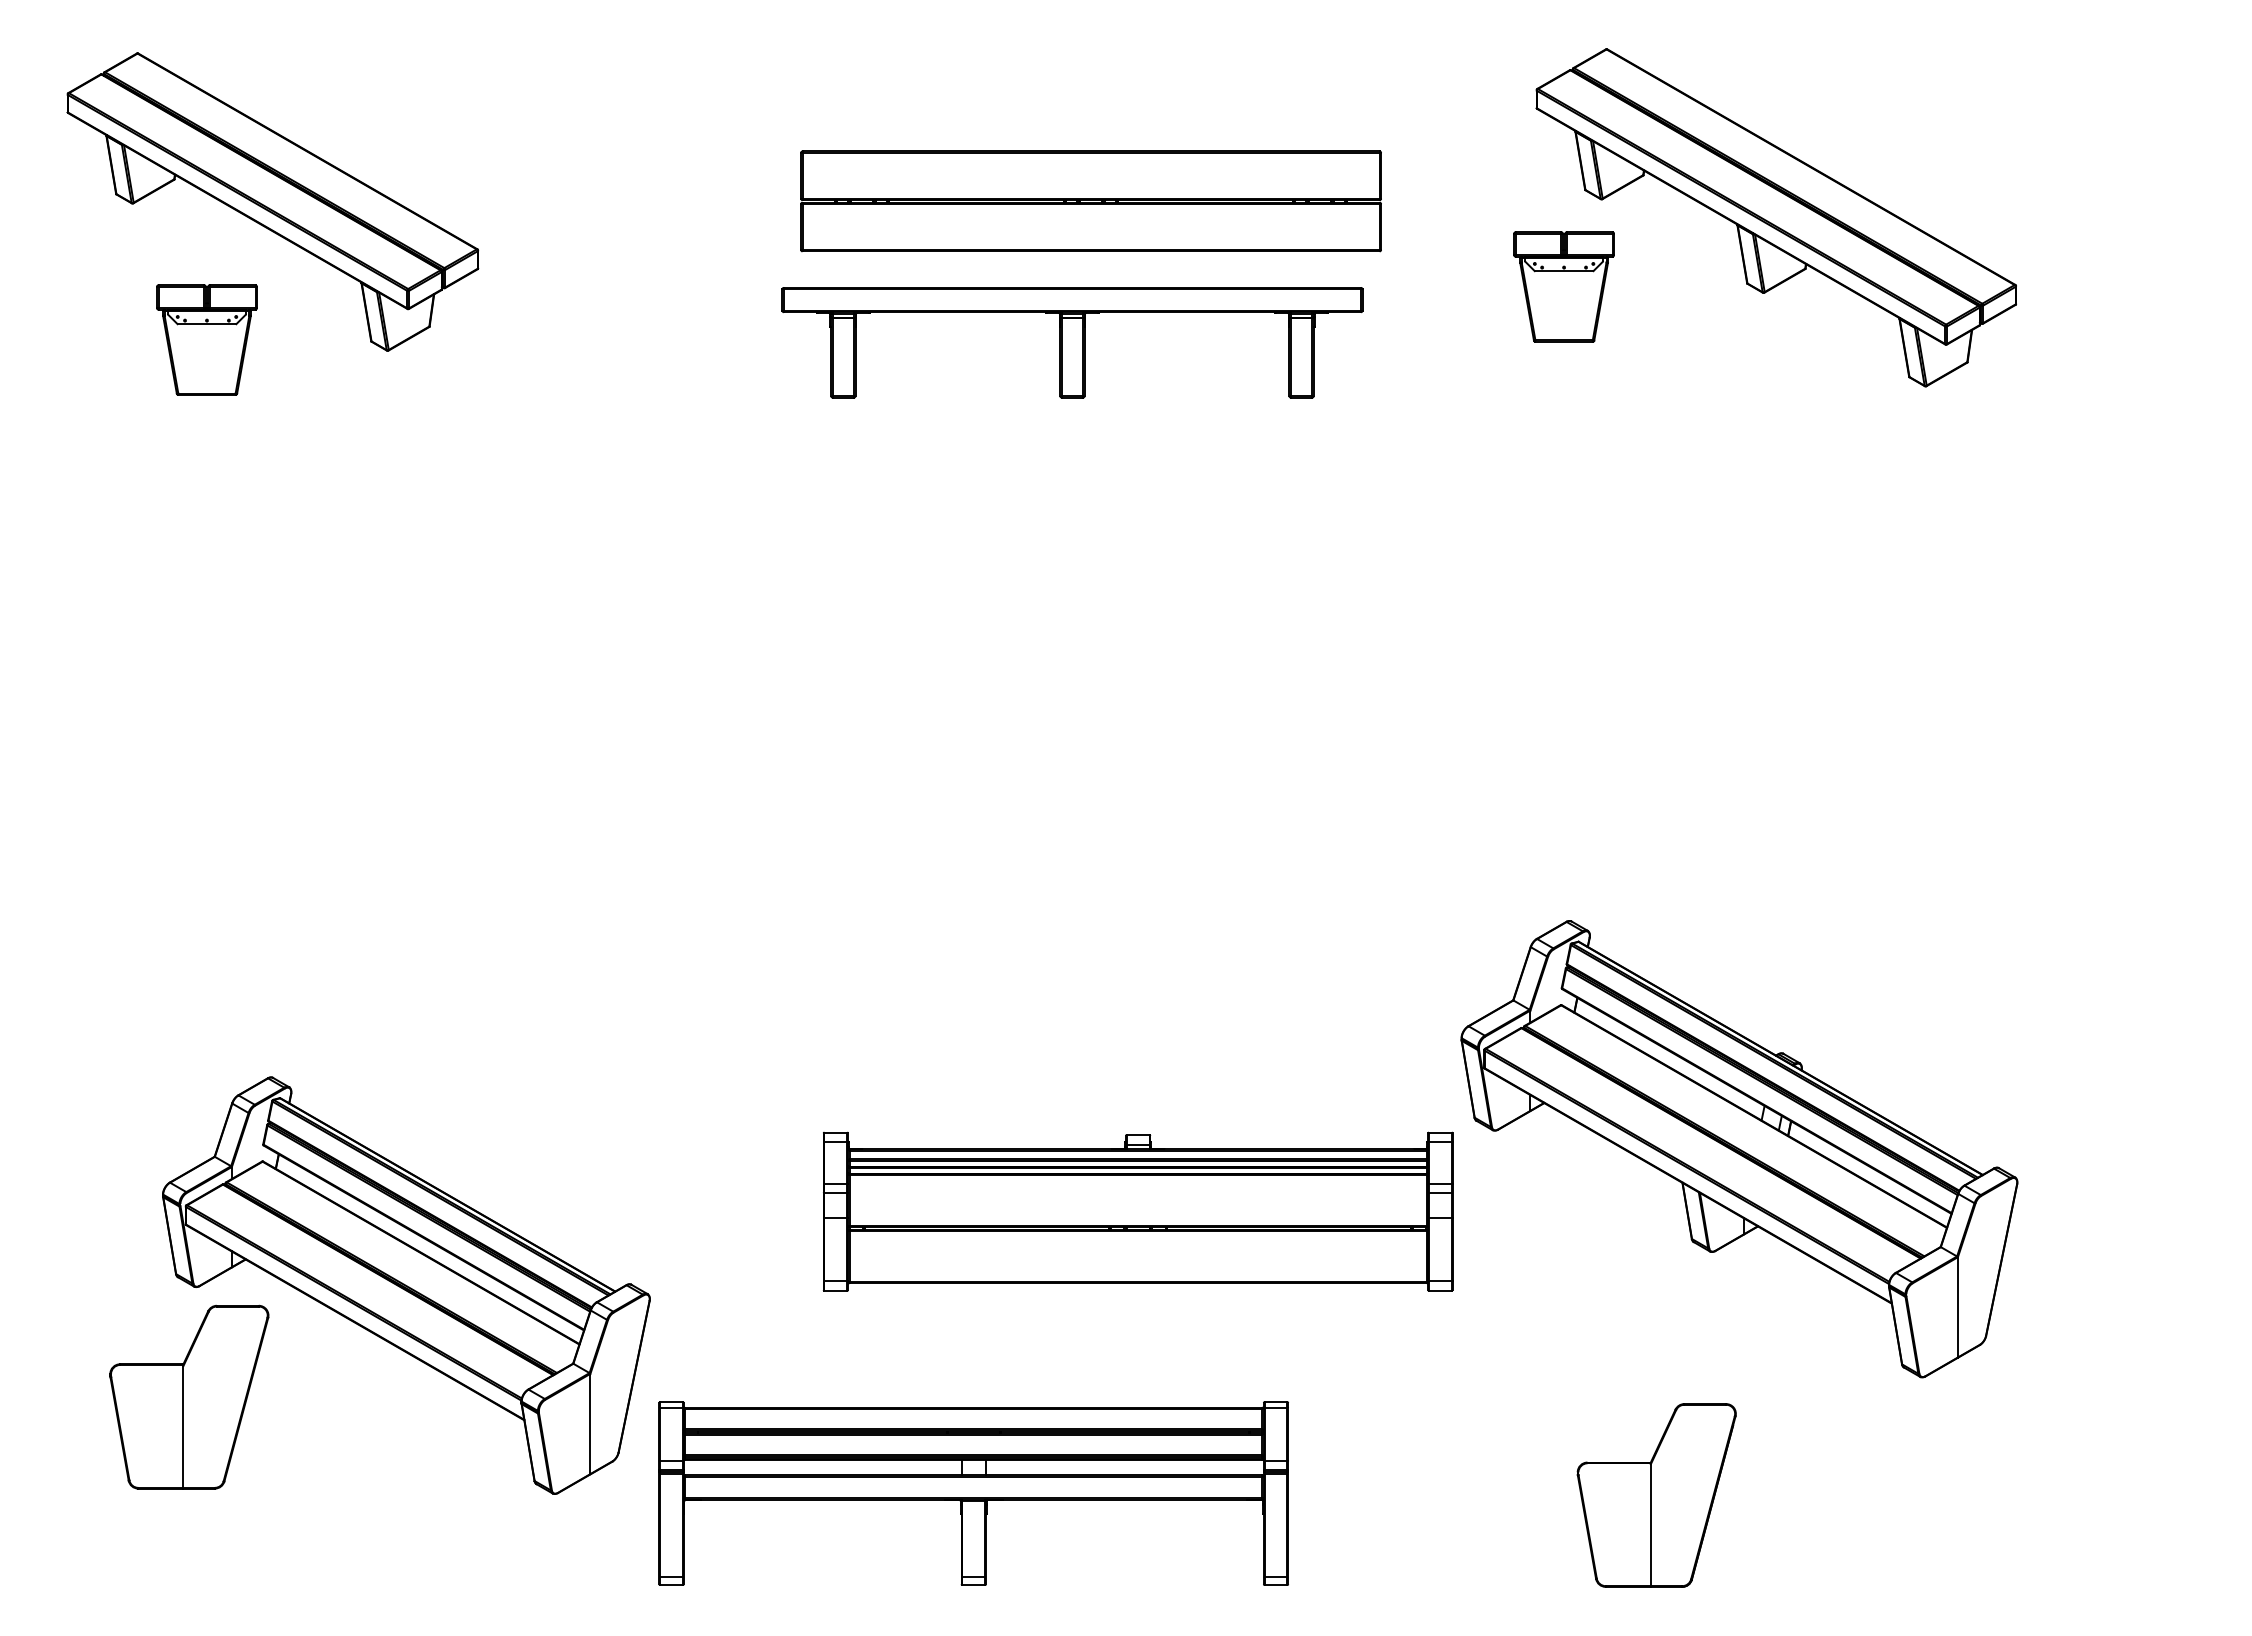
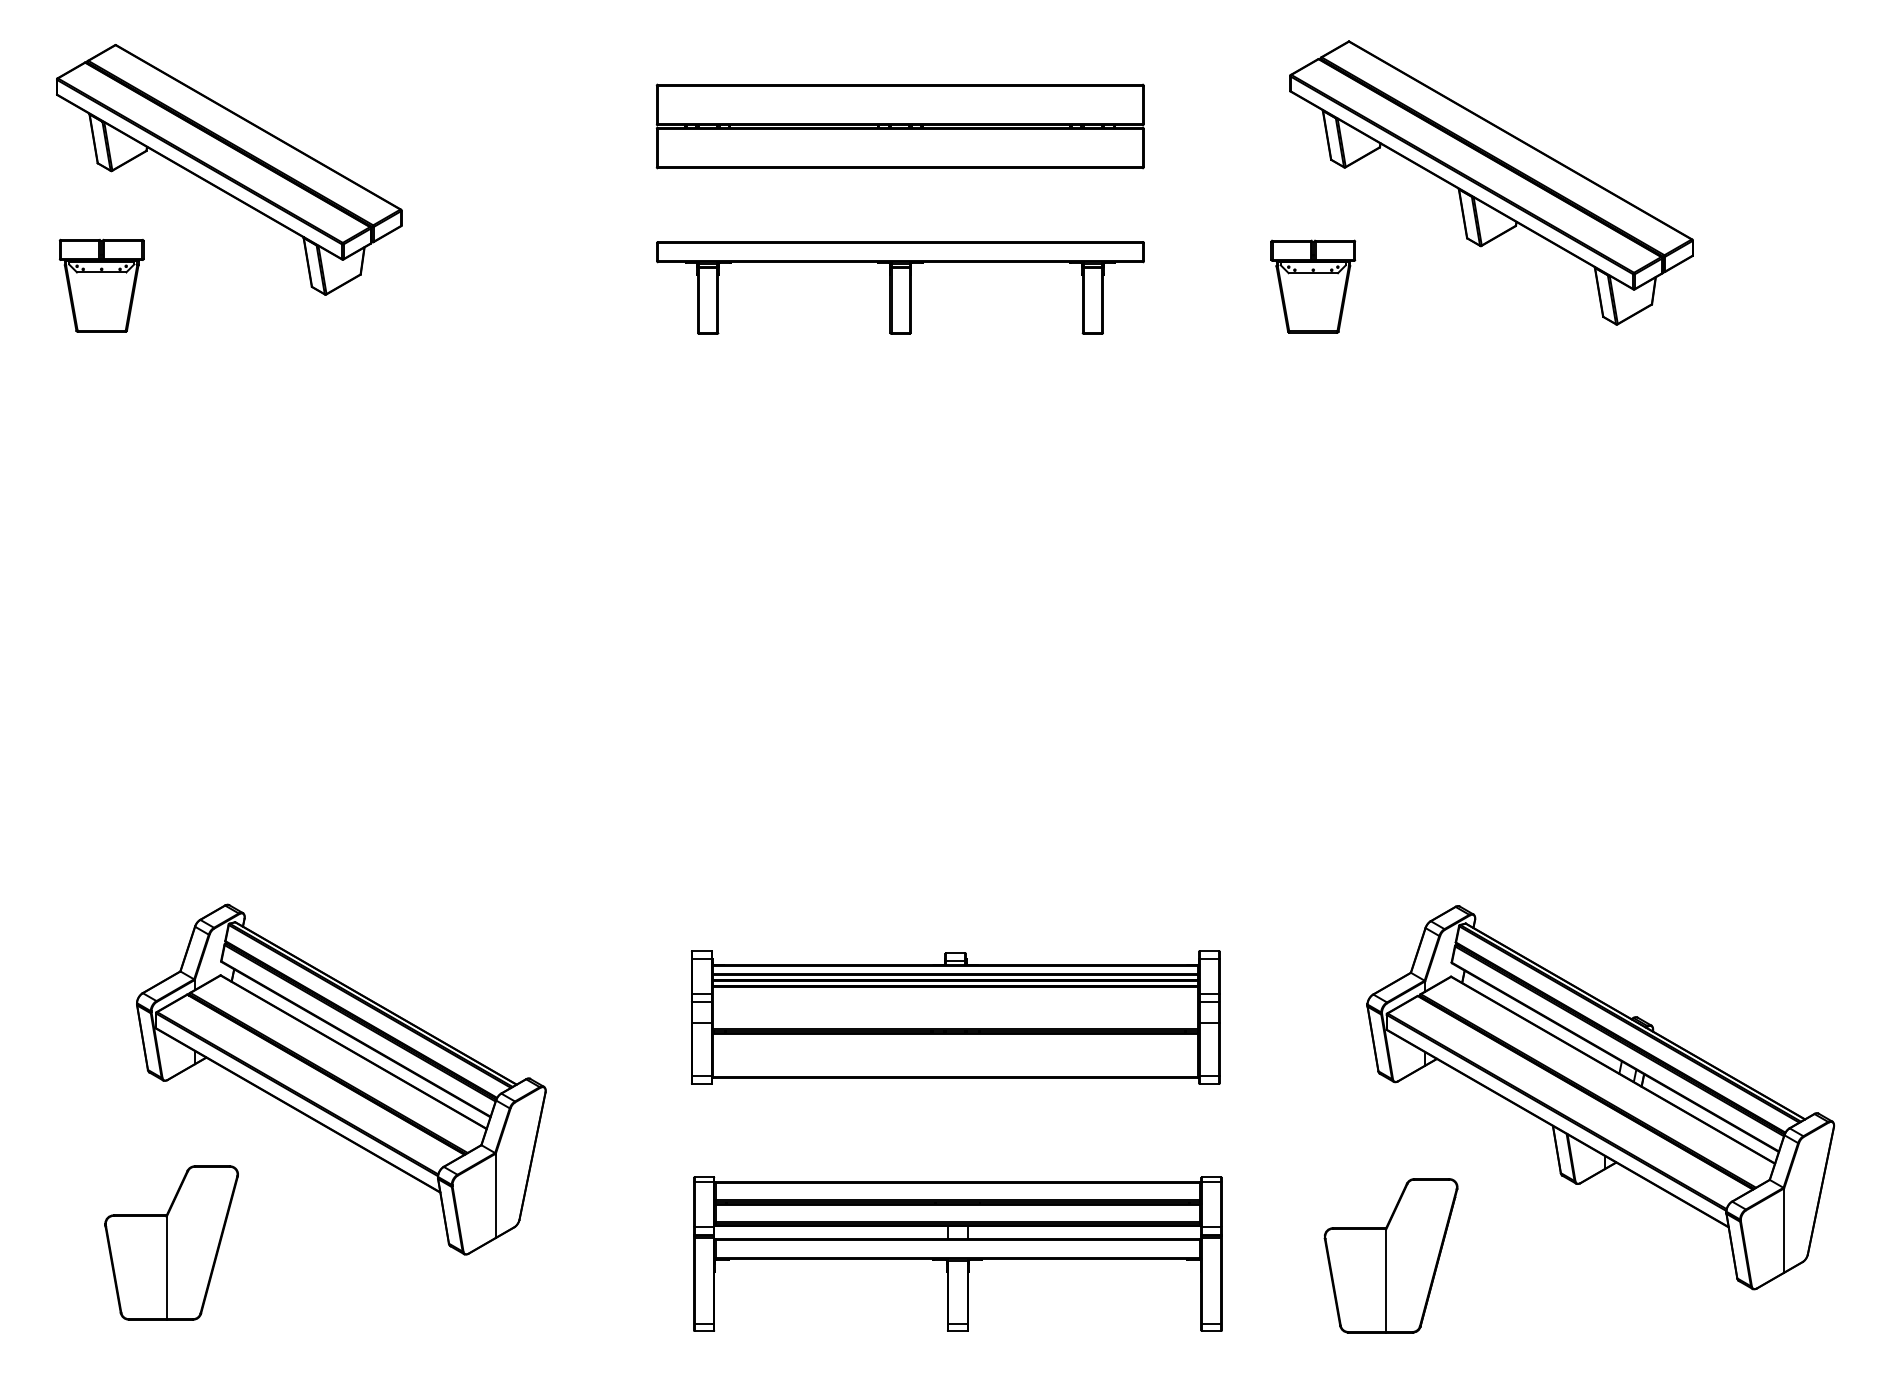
part: (1090, 201) -> (899, 126), moved
part: (1563, 286) -> (1312, 286), moved
part: (206, 339) -> (101, 285), moved
part: (1739, 1149) -> (1600, 1097), moved
part: (189, 1396) -> (171, 1242), moved
part: (973, 1493) -> (957, 1254), moved

